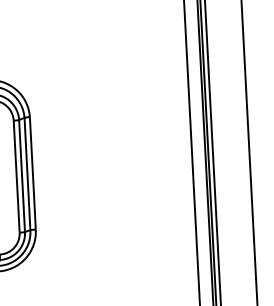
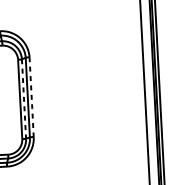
line: (32, 173) -> (31, 97), solid -> dashed
line: (22, 175) -> (24, 98), solid -> dashed

